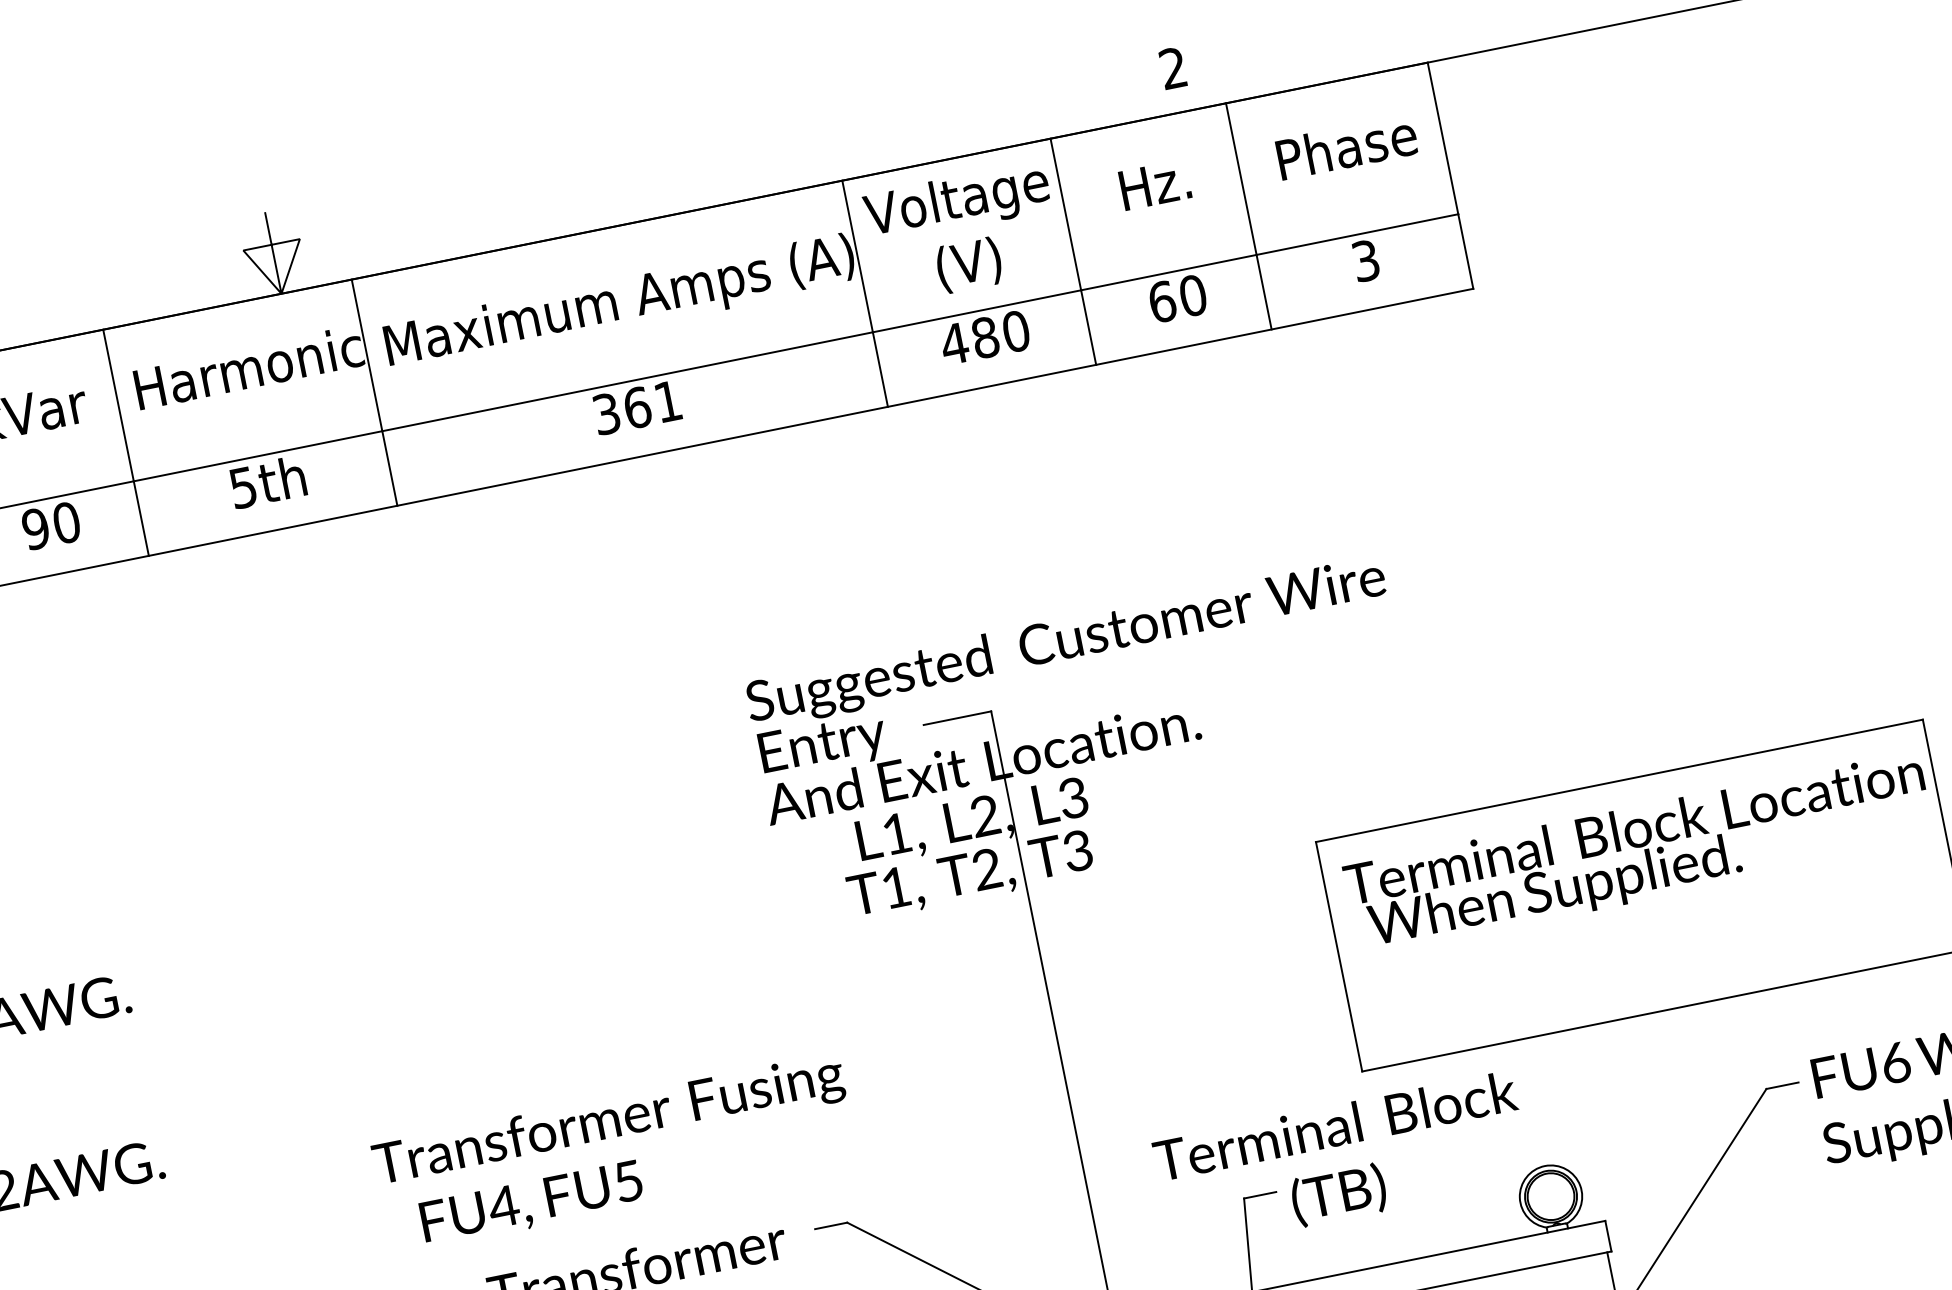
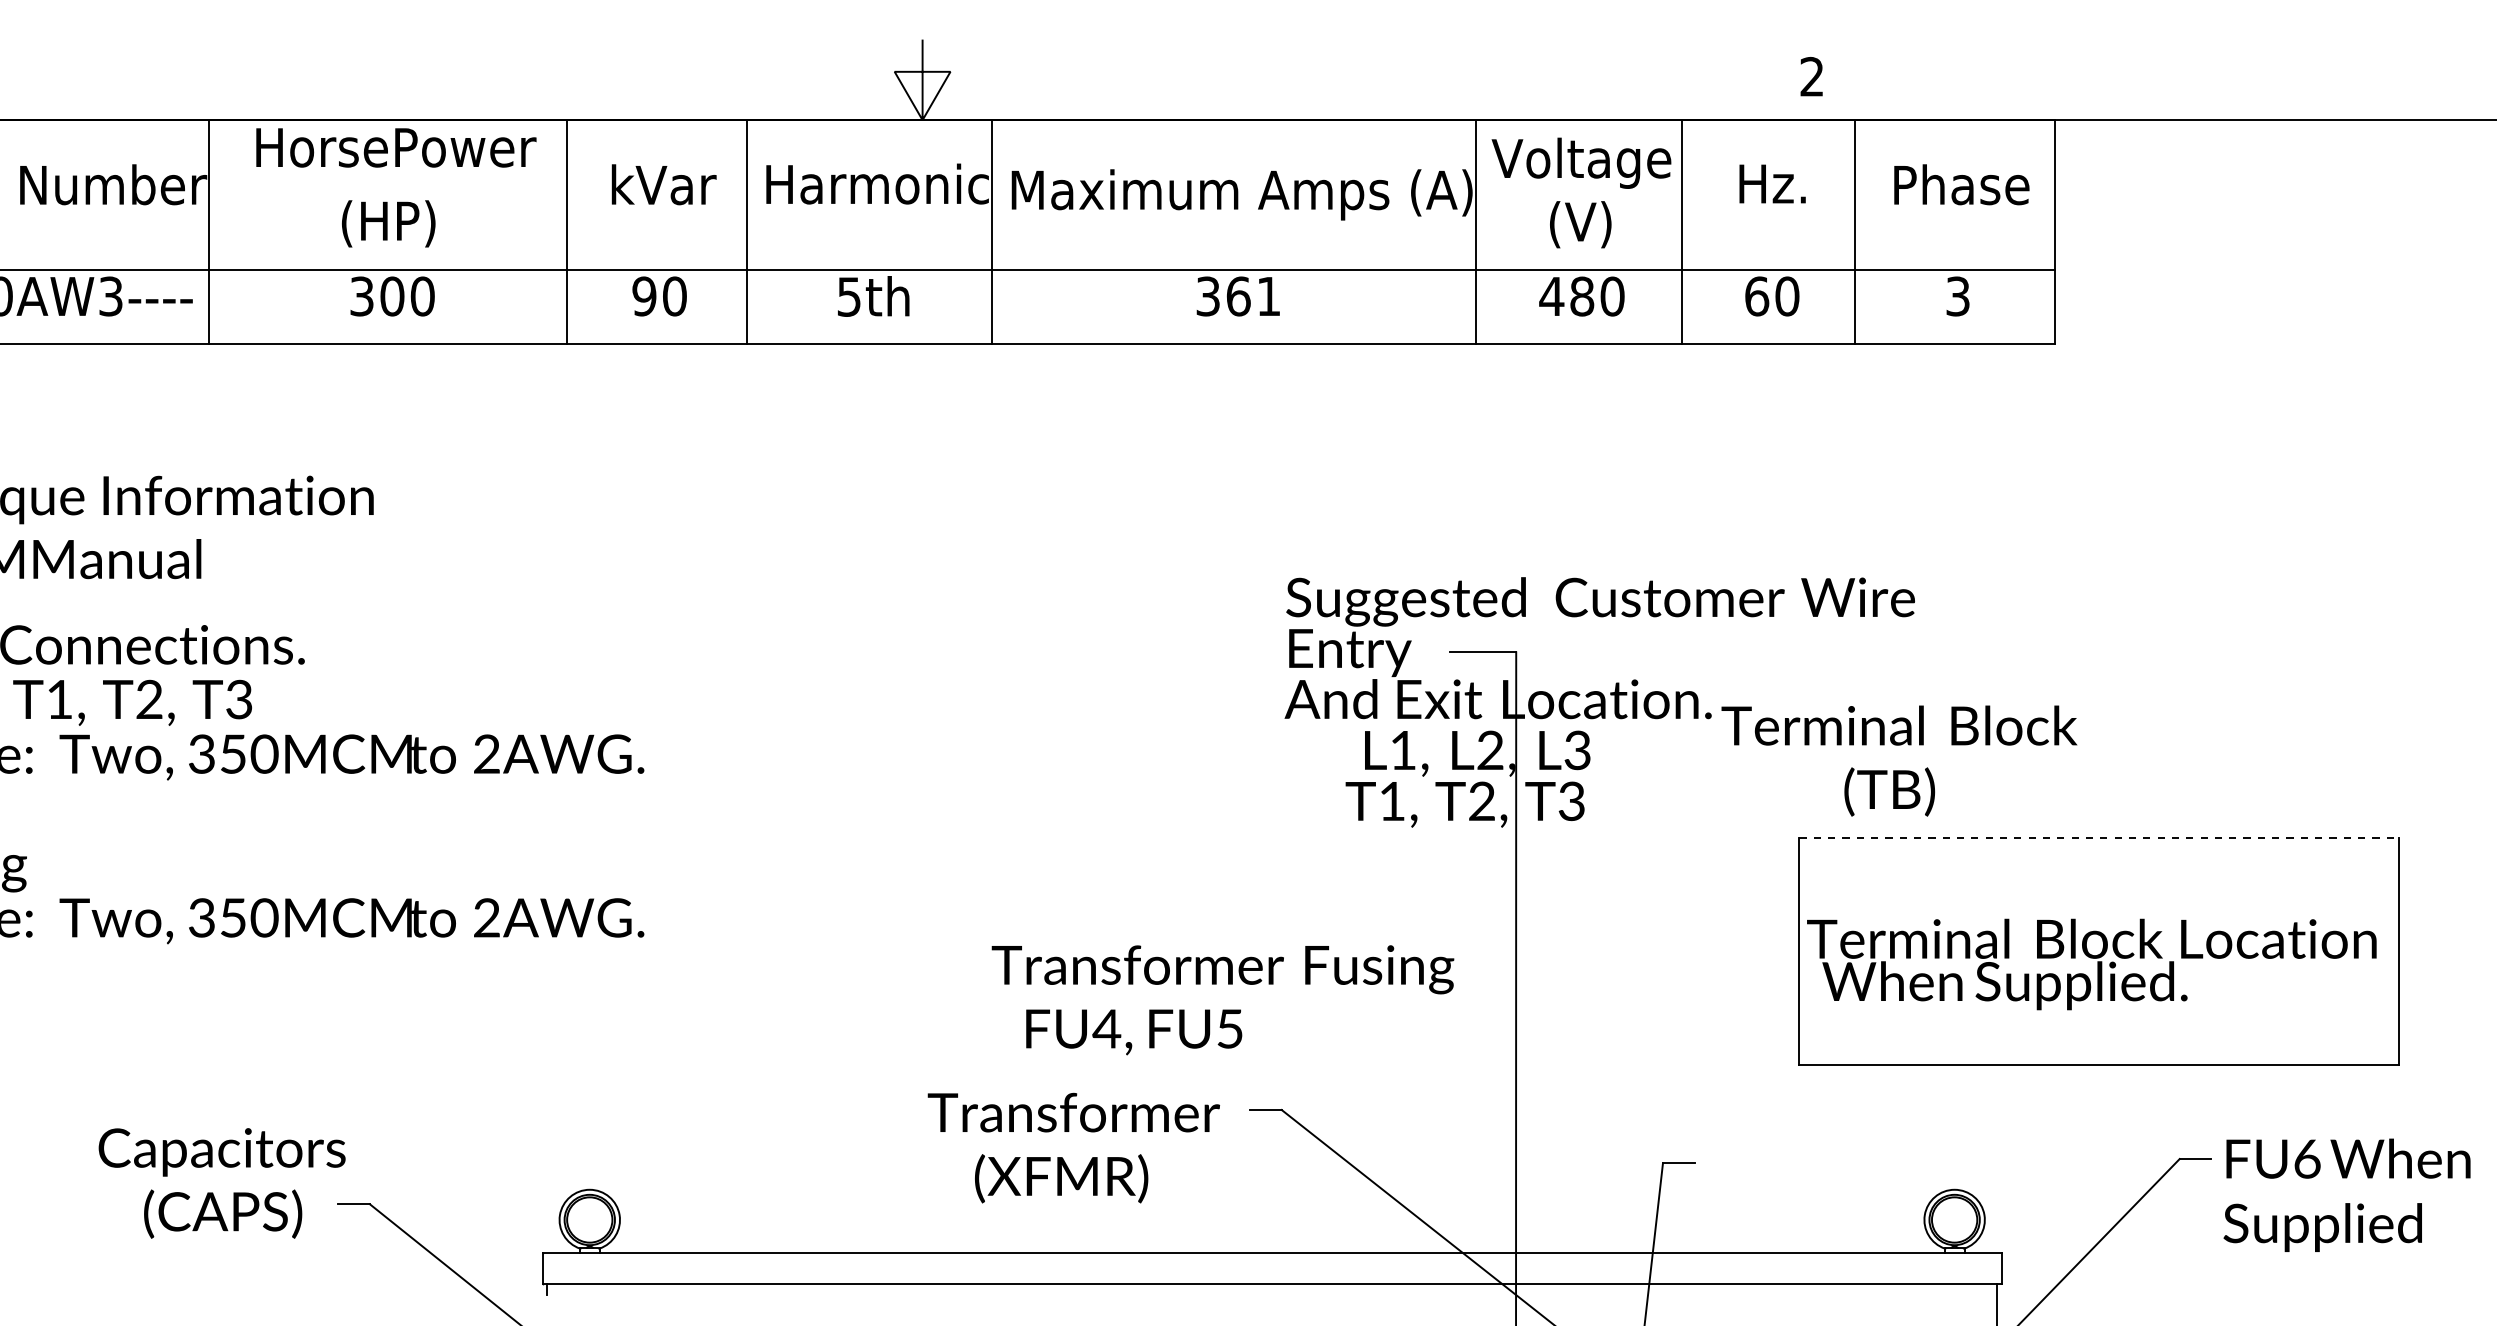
line: (1619, 780) -> (2099, 838), solid -> dashed
text: (1638, 853) -> (2091, 964), moved
text: (615, 1154) -> (1222, 1000), moved
text: (1342, 1161) -> (1899, 760), moved

